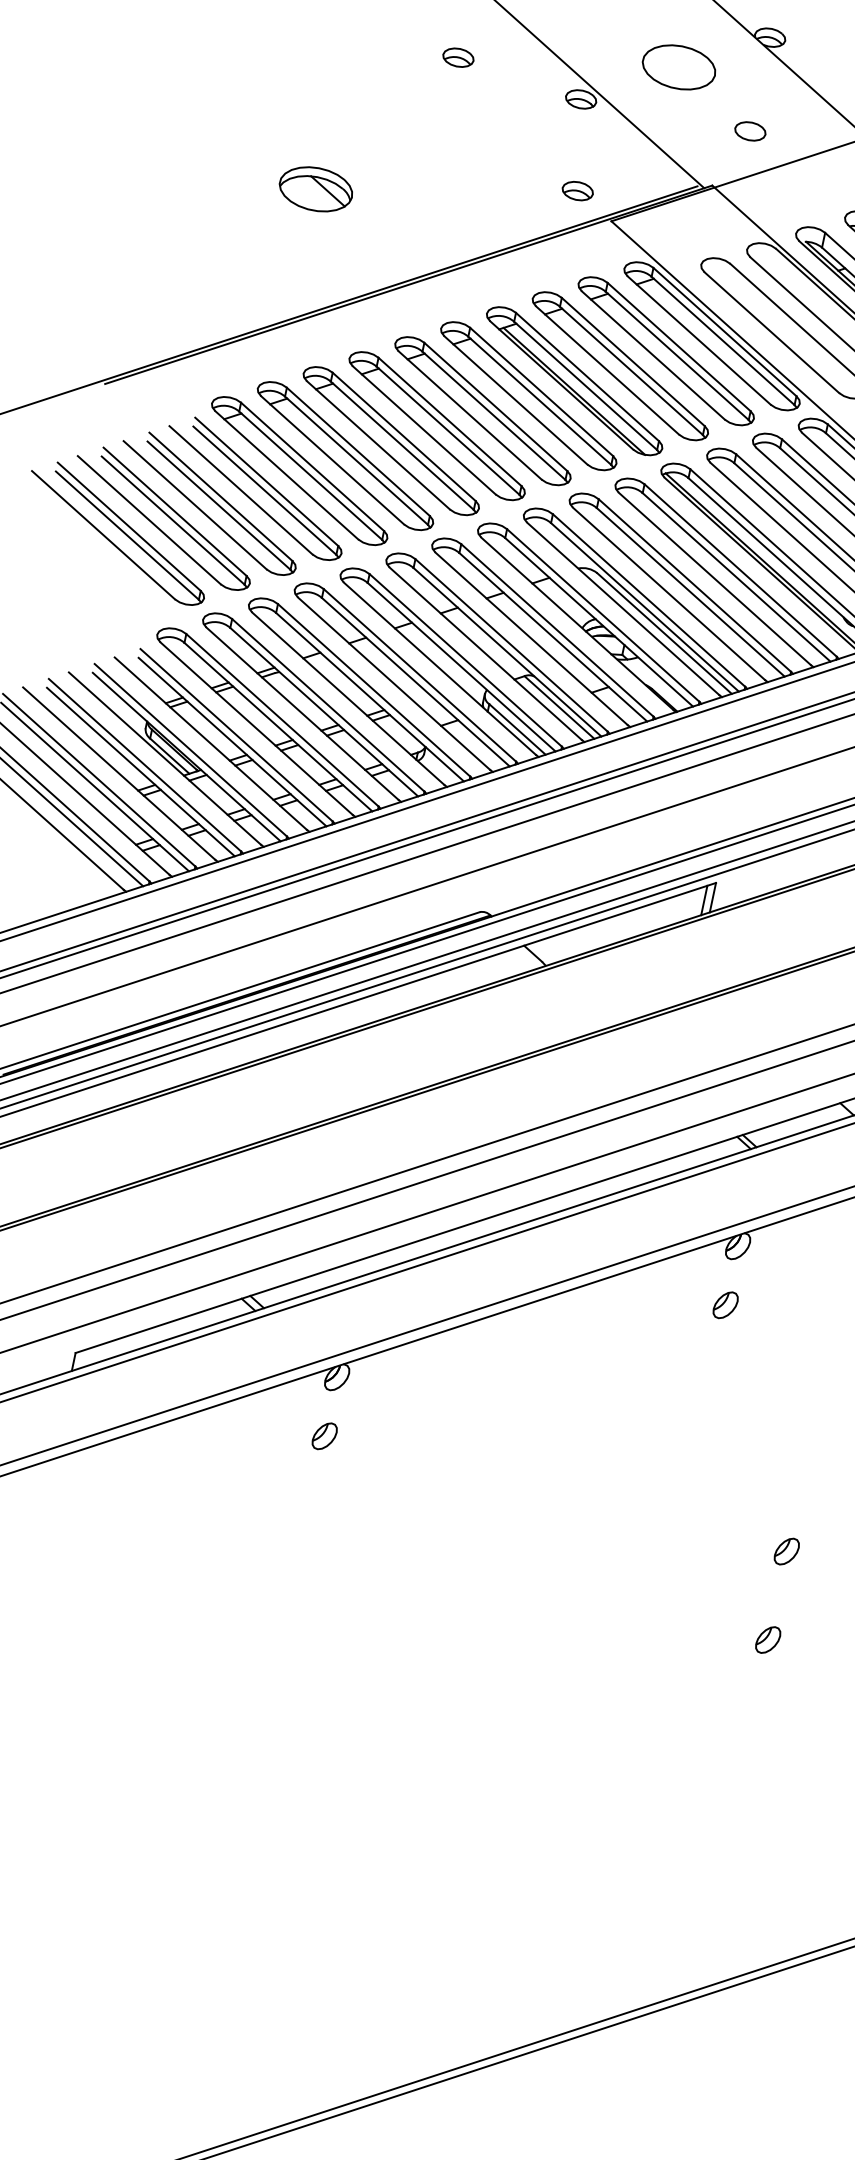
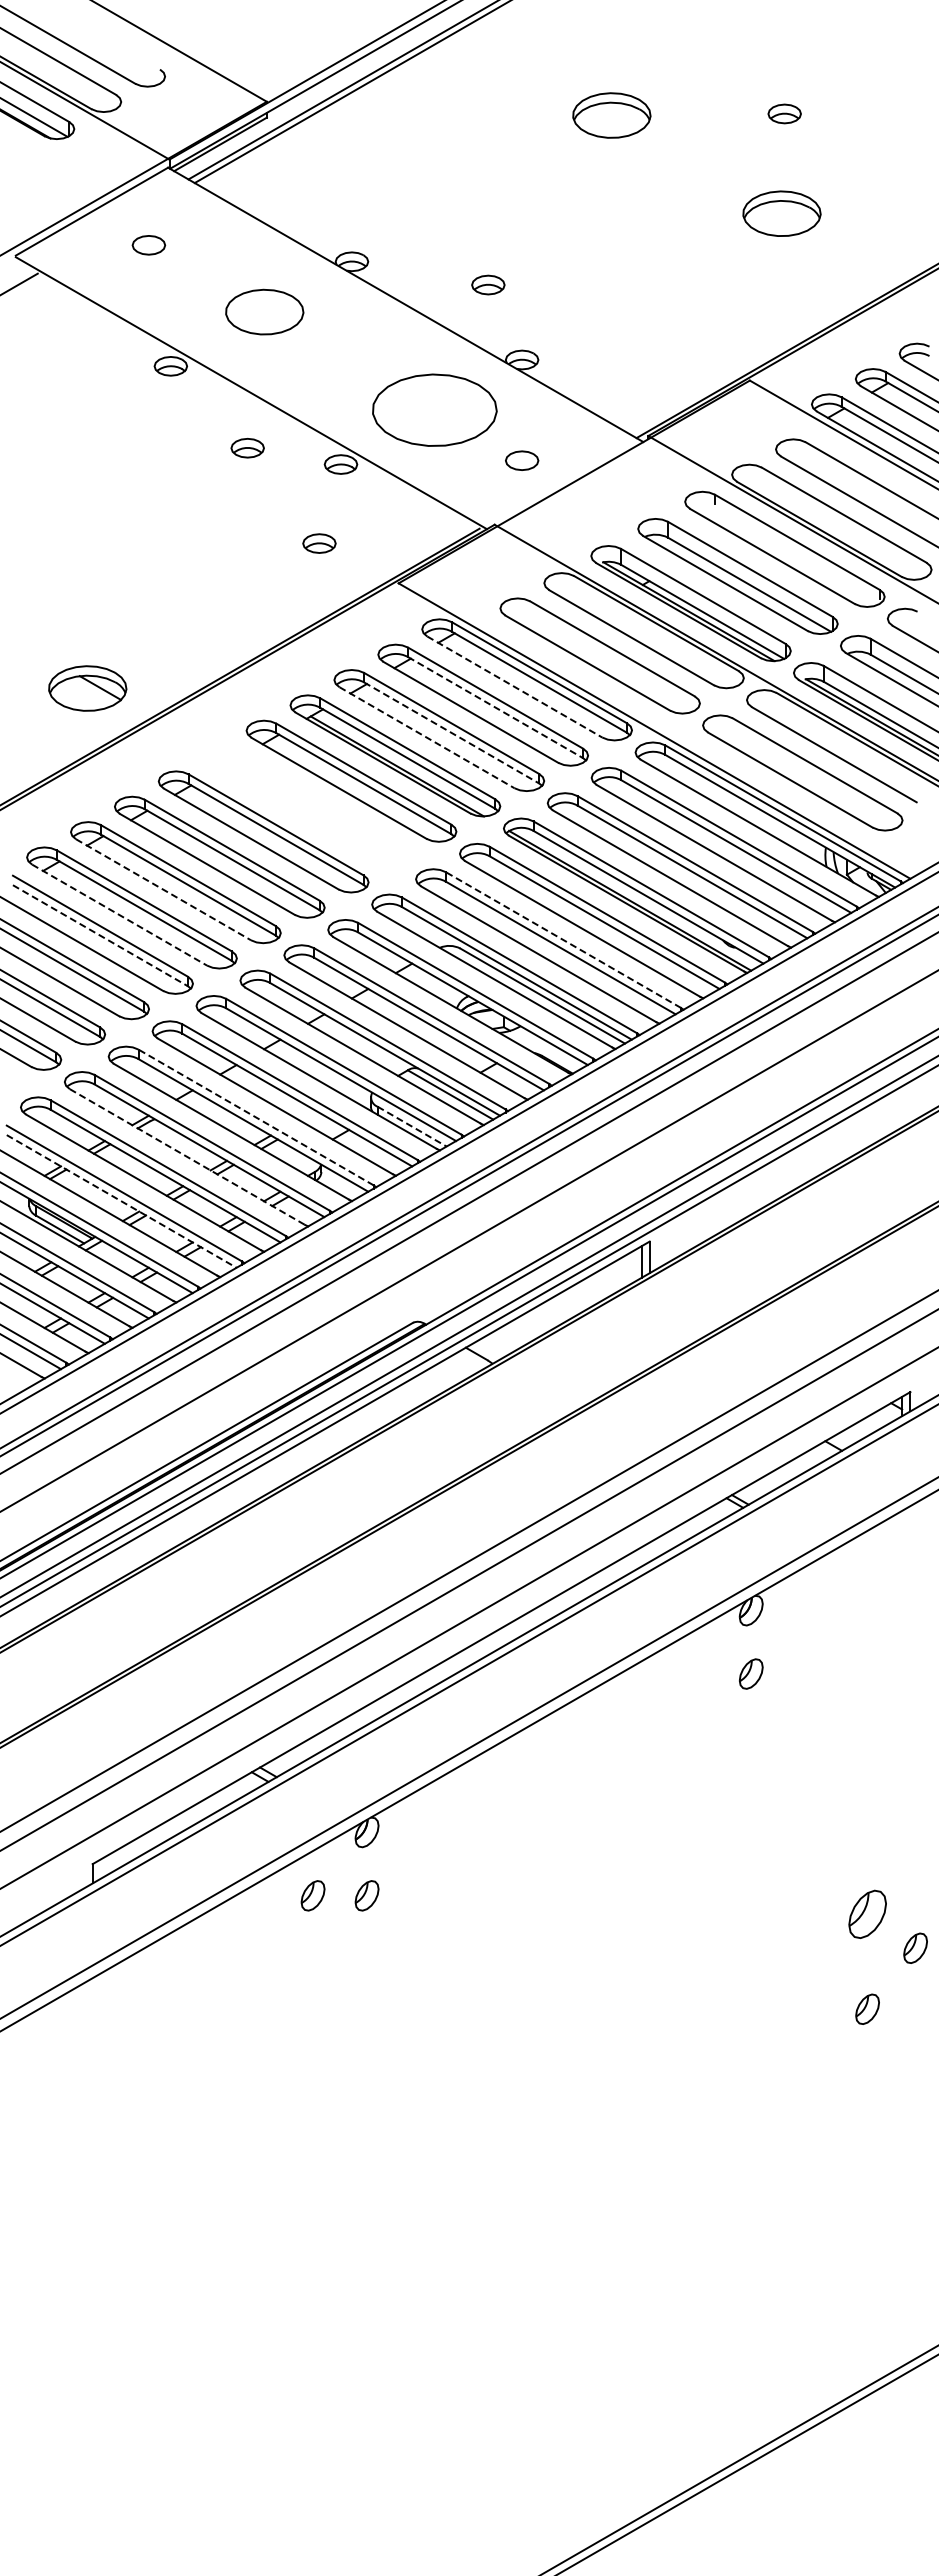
part: (458, 57) -> (247, 448), moved
part: (678, 67) -> (434, 410), size x1.6
part: (315, 189) -> (87, 688), moved
part: (577, 191) -> (319, 543), moved
line: (698, 340) -> (514, 687), solid -> dashed
line: (677, 355) -> (495, 707), solid -> dashed
line: (607, 370) -> (426, 737), solid -> dashed
line: (631, 370) -> (451, 732), solid -> dashed
part: (482, 411) -> (307, 806), removed
line: (332, 460) -> (163, 889), solid -> dashed
line: (286, 475) -> (119, 915), solid -> dashed
line: (264, 490) -> (100, 935), solid -> dashed
line: (694, 585) -> (563, 940), solid -> dashed
line: (374, 690) -> (256, 1117), solid -> dashed
line: (302, 714) -> (187, 1157), solid -> dashed
line: (517, 729) -> (412, 1126), solid -> dashed
line: (232, 742) -> (121, 1201), solid -> dashed
part: (274, 1425) -> (312, 1895), added
part: (786, 1550) -> (867, 1913), size x1.6
part: (824, 1591) -> (915, 1947), added

